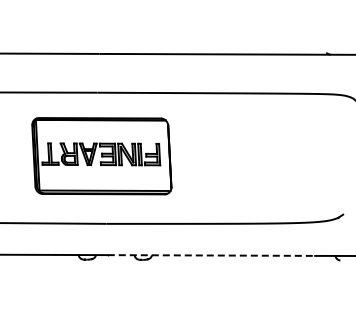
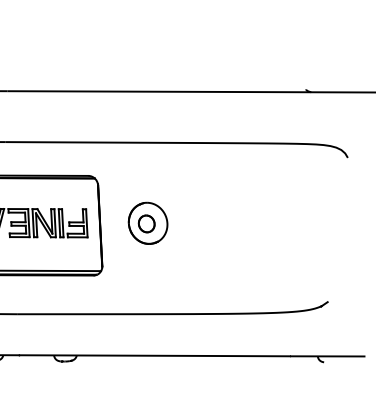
part: (205, 154) -> (147, 223), added
line: (211, 255) -> (154, 355), dashed -> solid

